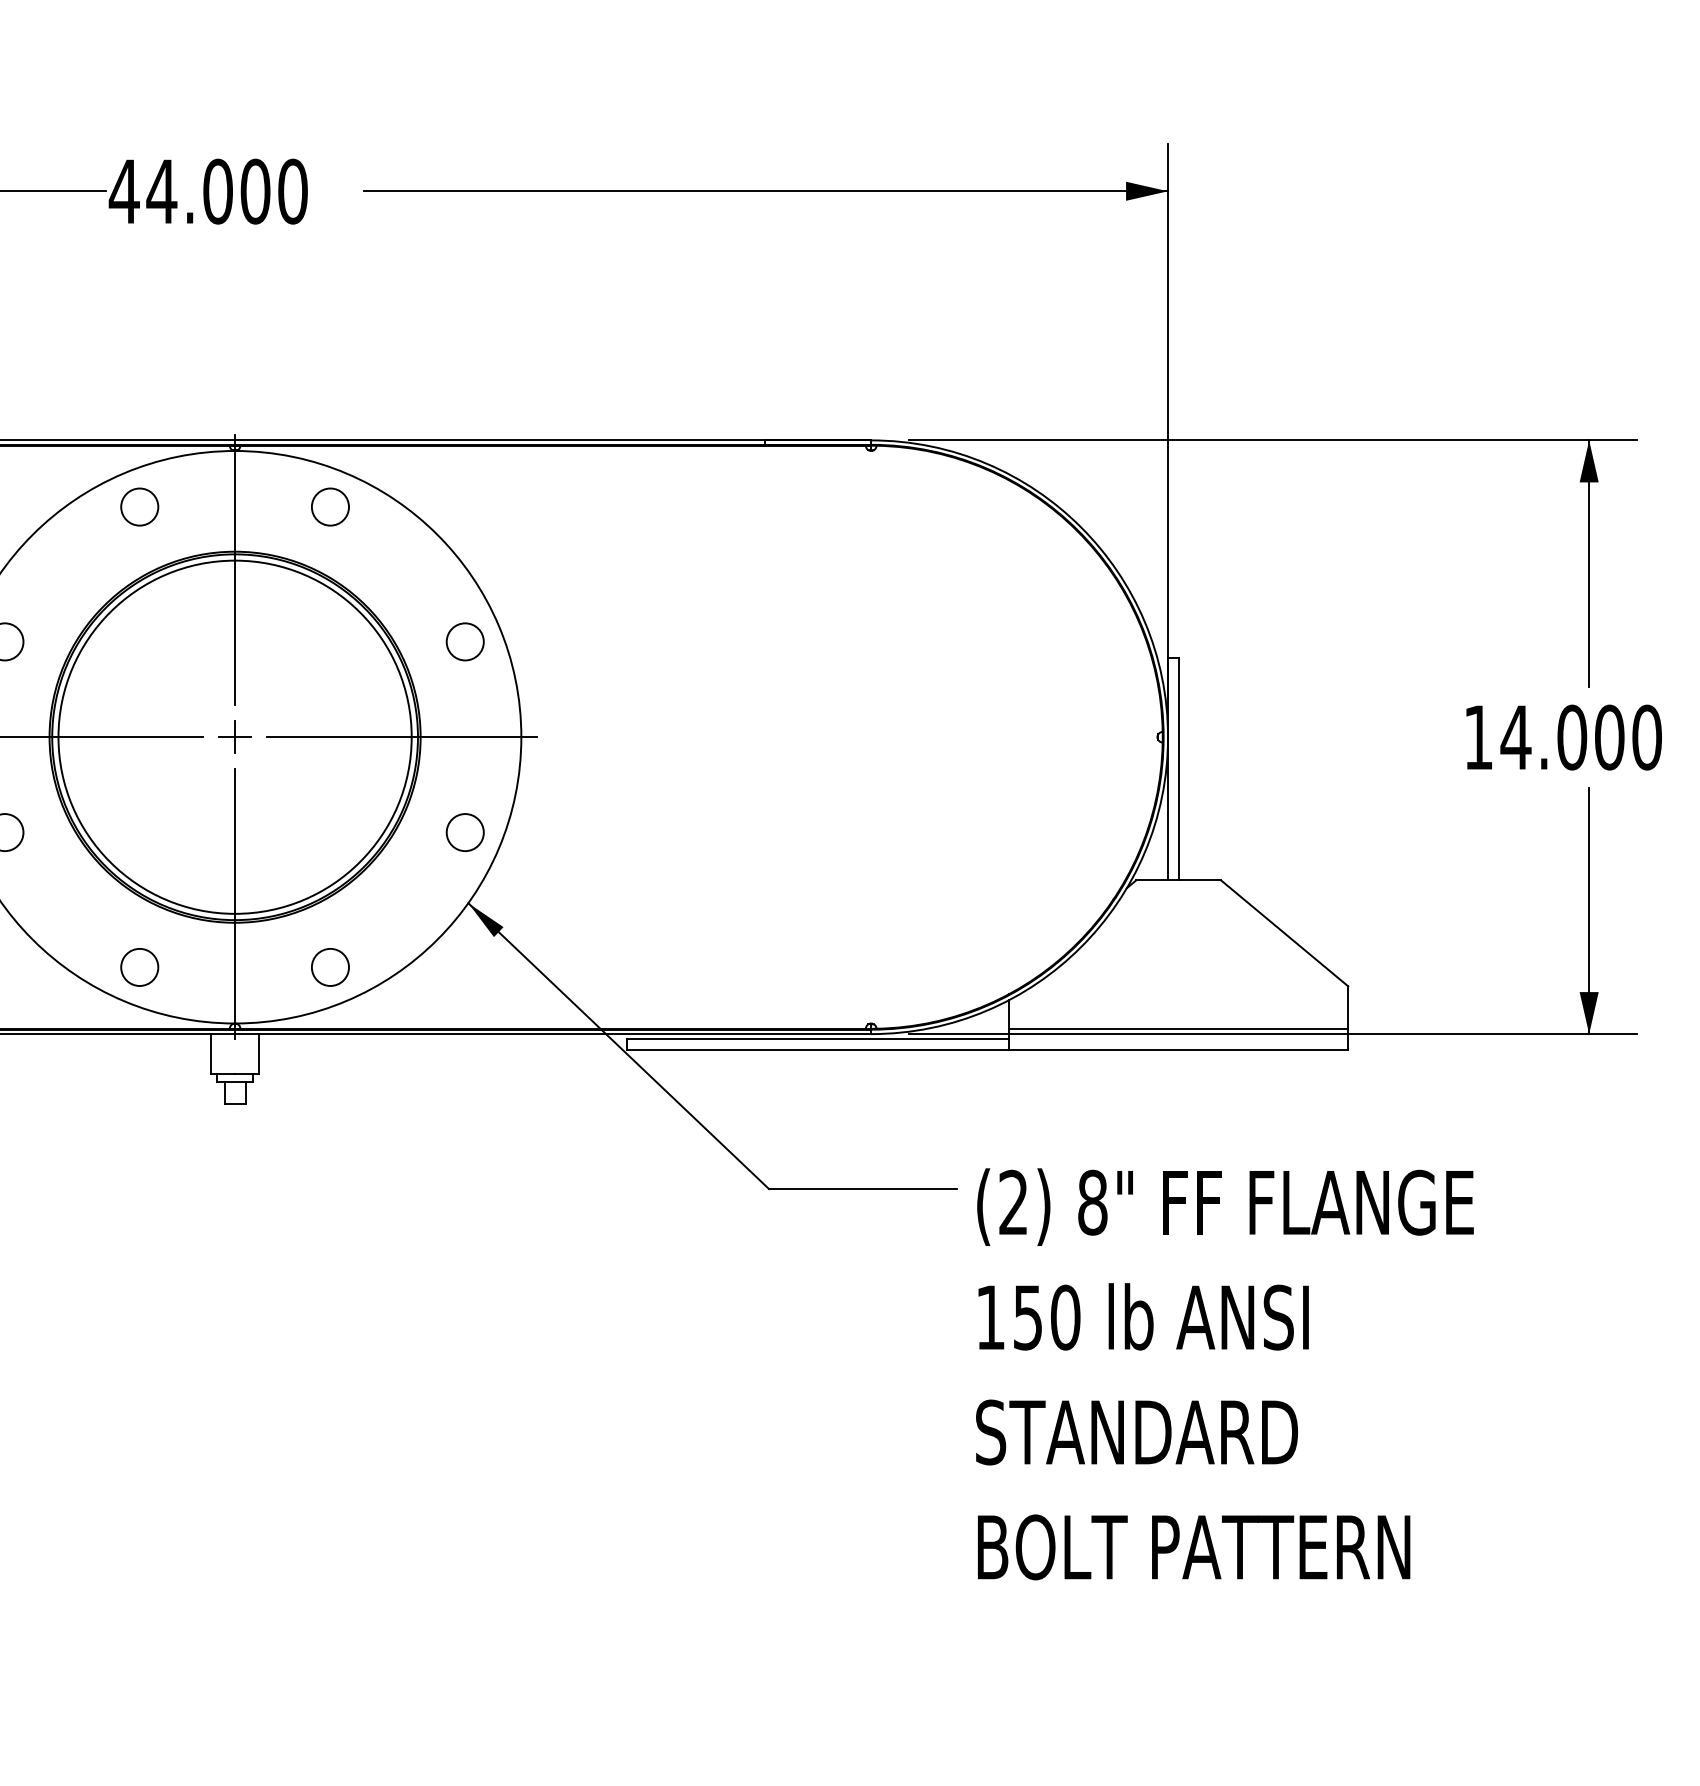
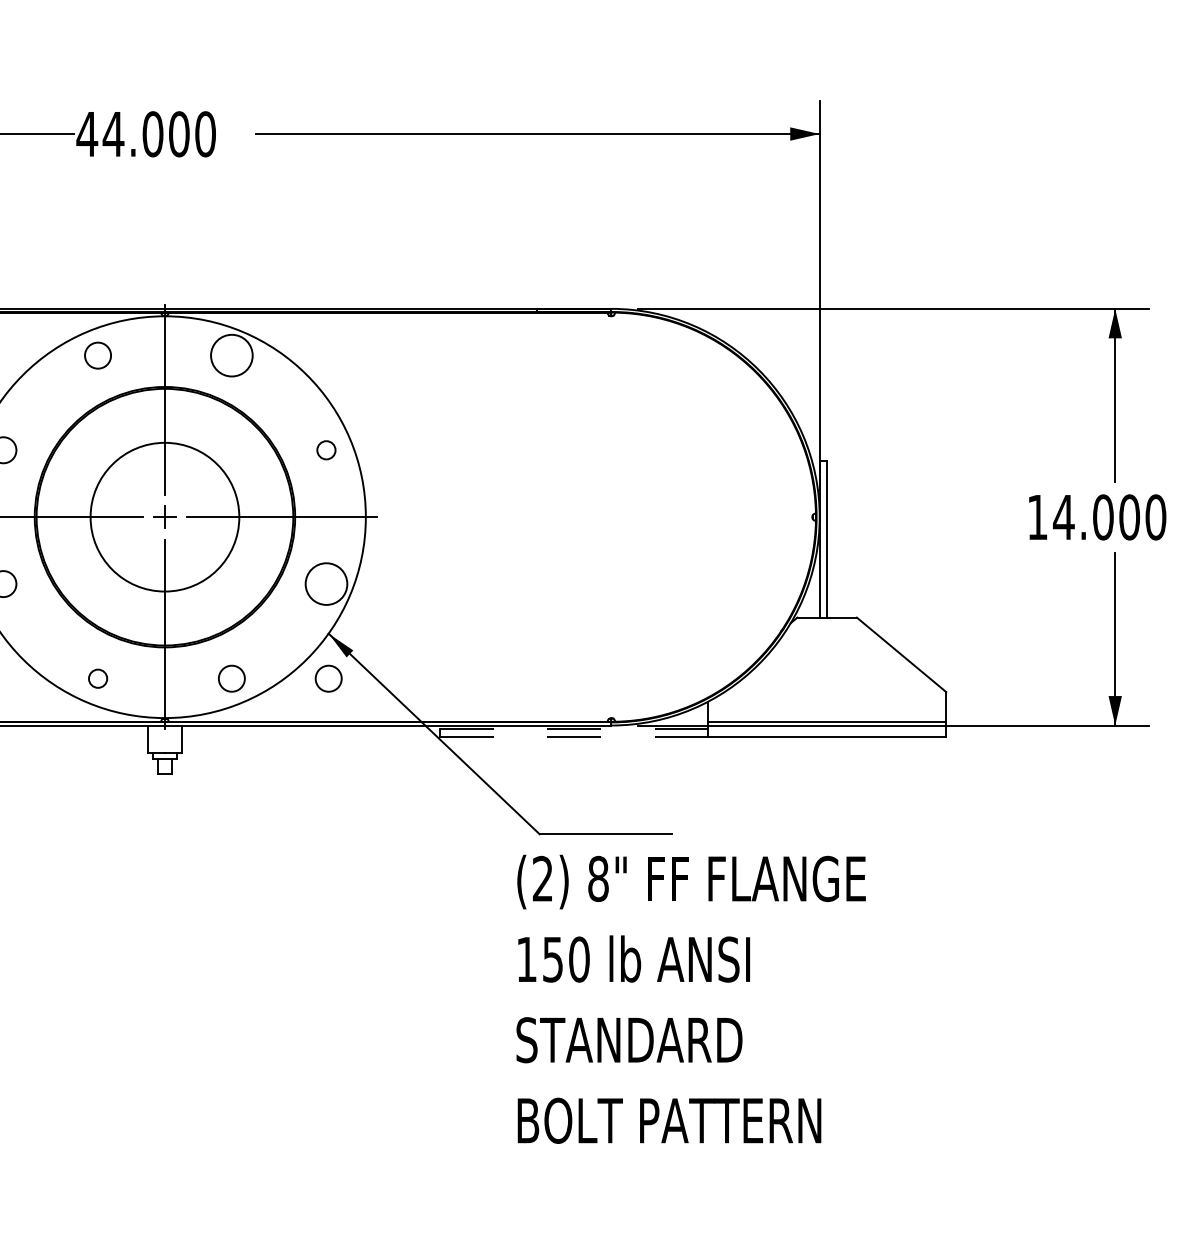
circle: (330, 506) -> (231, 355), size x1.6
circle: (464, 641) -> (325, 449), size x0.7
circle: (234, 736) -> (164, 516), size x0.6
circle: (464, 832) -> (325, 584), size x1.6
circle: (139, 967) -> (97, 678), size x0.7
circle: (468, 967) -> (328, 678), added
line: (818, 1039) -> (574, 729), solid -> dashed
line: (818, 1050) -> (574, 737), solid -> dashed
text: (1224, 1374) -> (690, 999), moved

